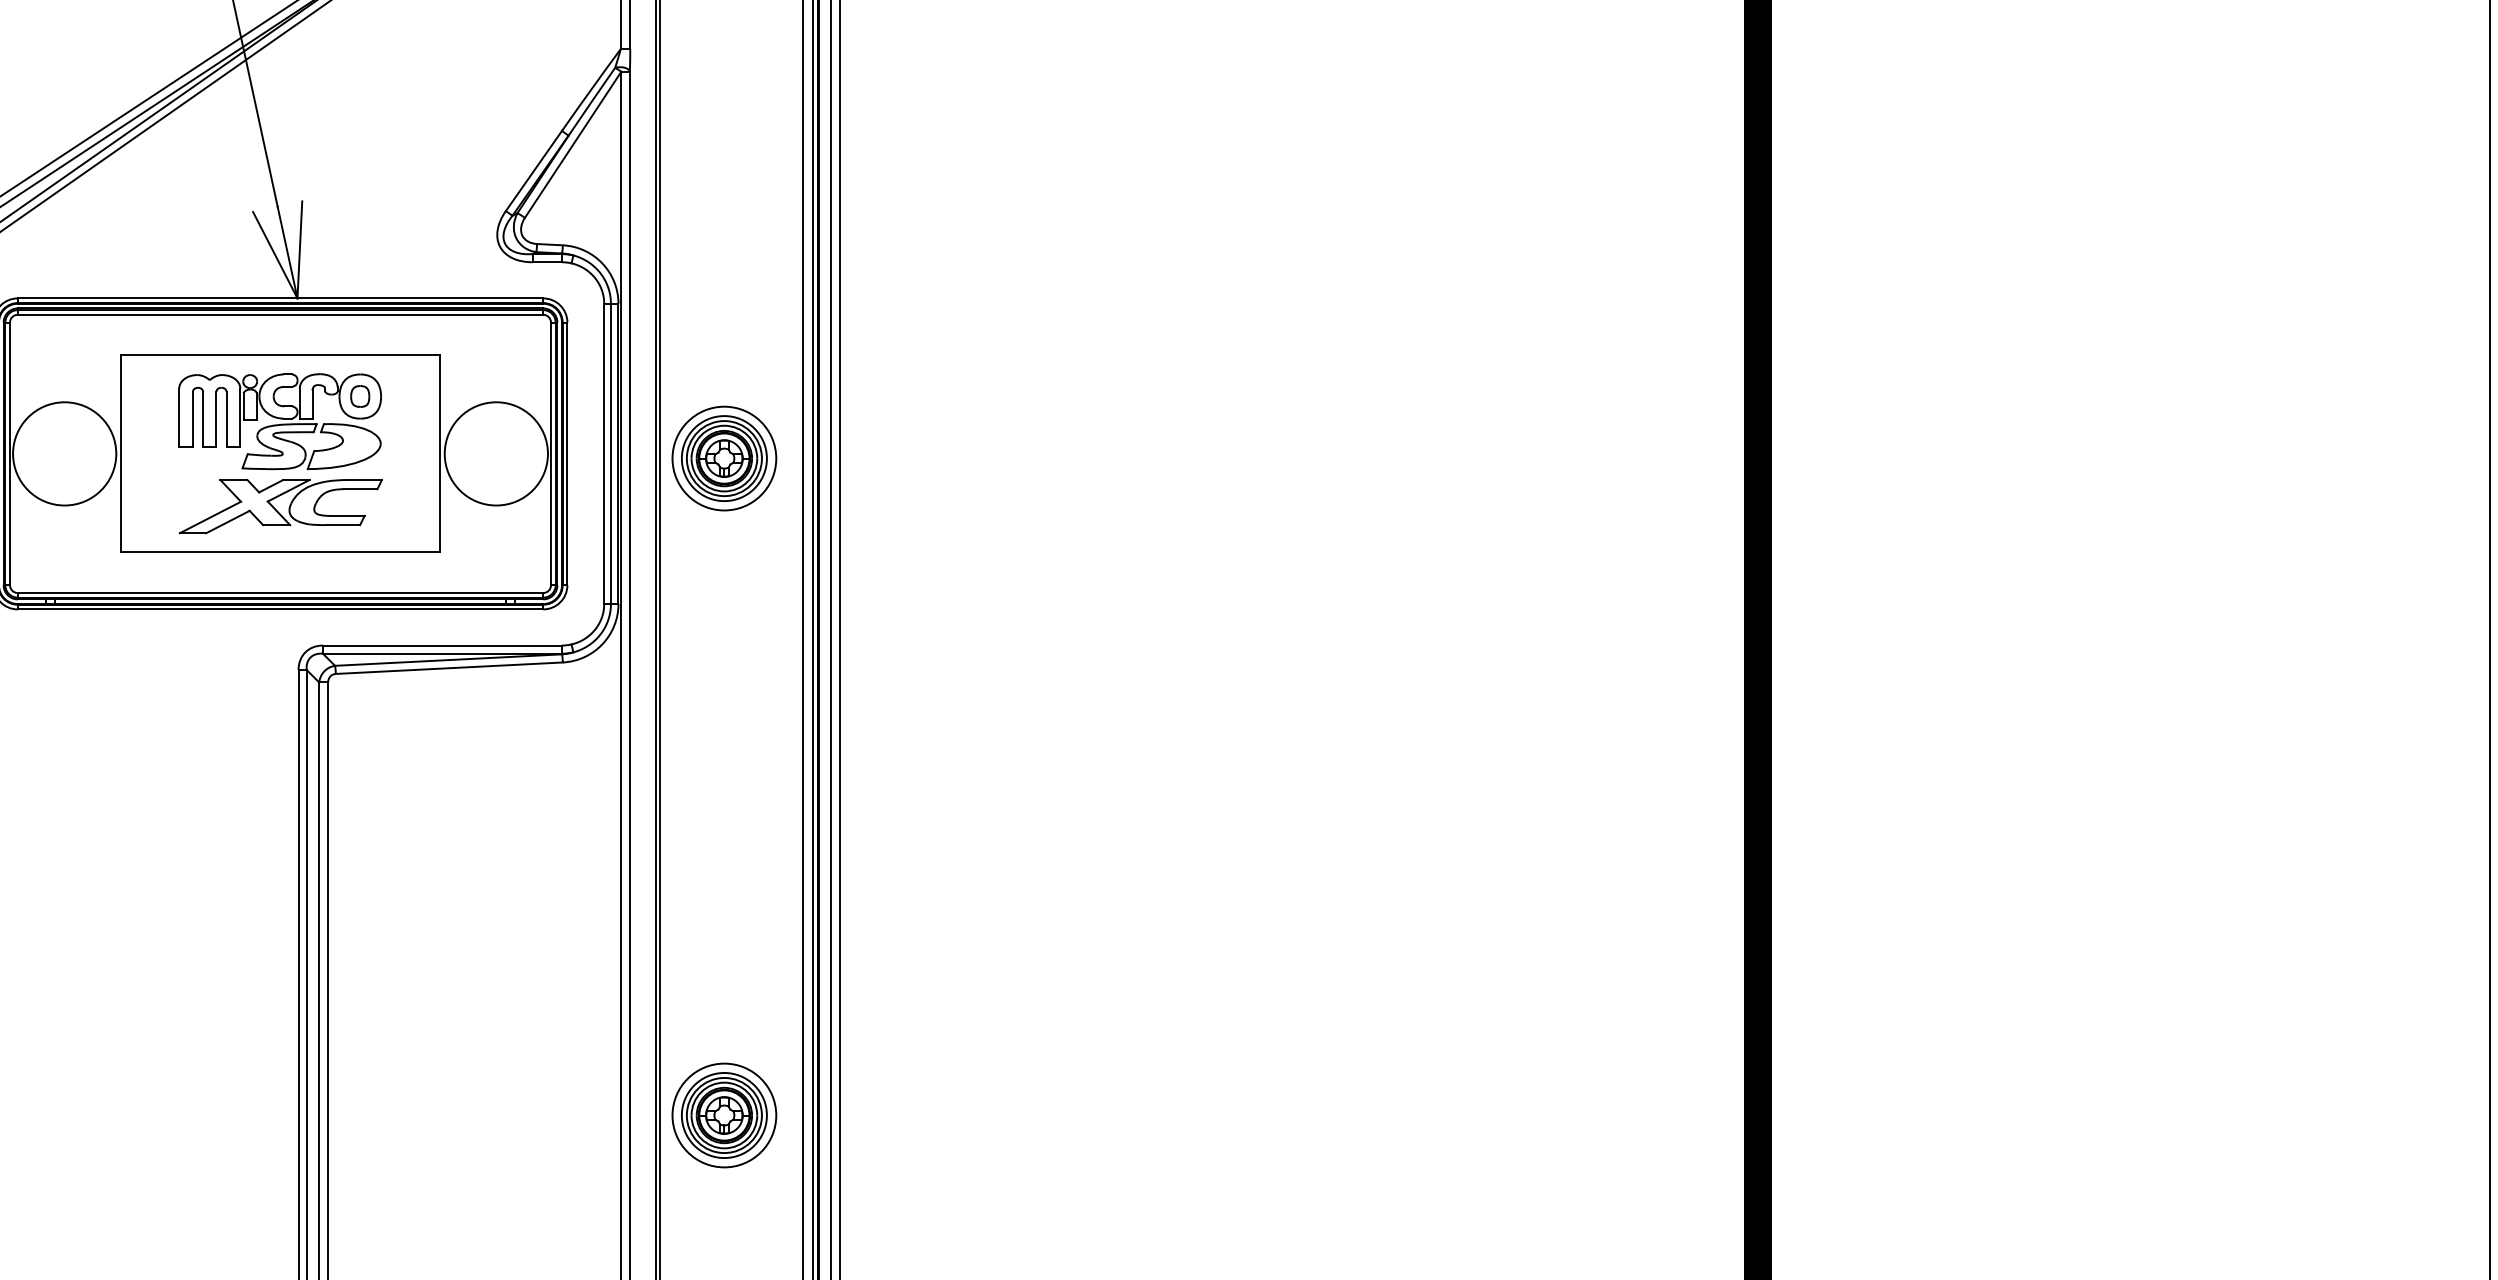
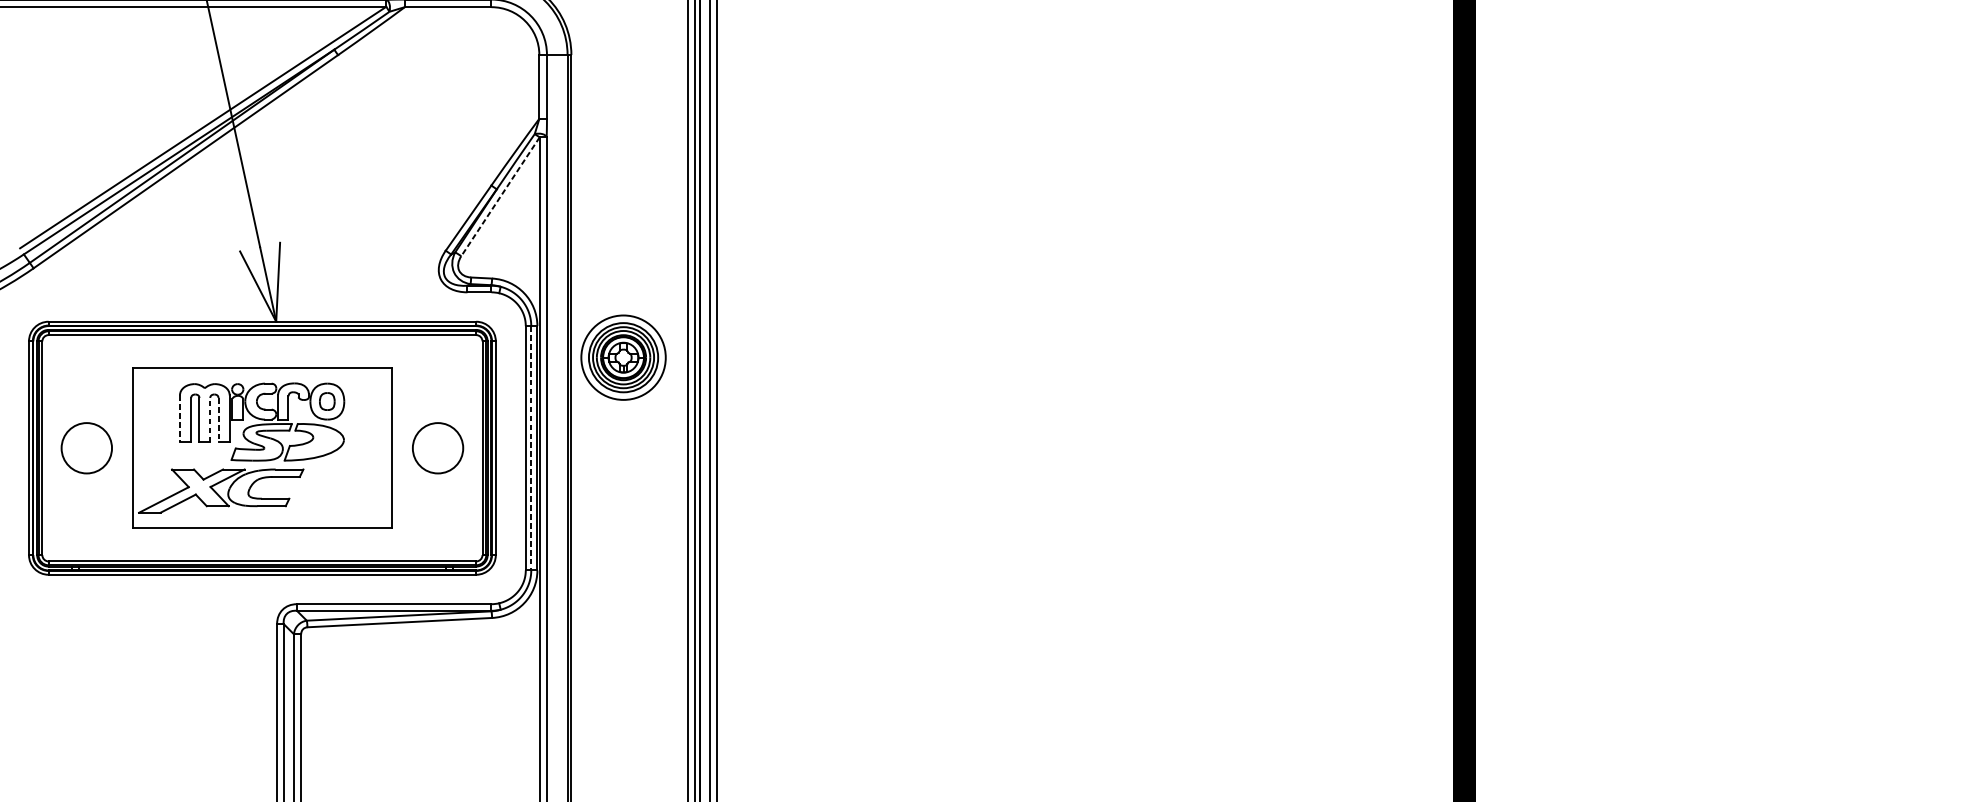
line: (573, 144) -> (500, 196), solid -> dashed
line: (179, 417) -> (180, 418), solid -> dashed
line: (216, 418) -> (210, 419), solid -> dashed
line: (226, 419) -> (218, 420), solid -> dashed
circle: (64, 453) -> (86, 447), size x0.6
circle: (495, 453) -> (437, 447), size x0.6
line: (610, 454) -> (530, 448), solid -> dashed
part: (724, 458) -> (623, 357), moved
part: (280, 506) -> (220, 491), moved

